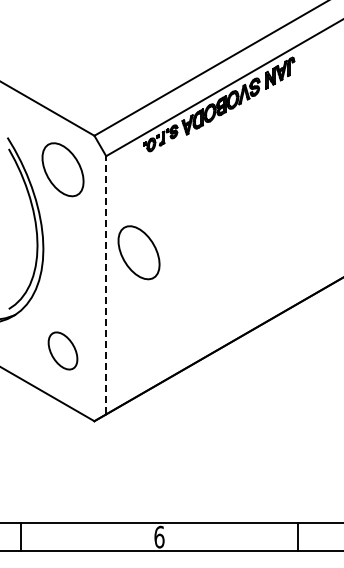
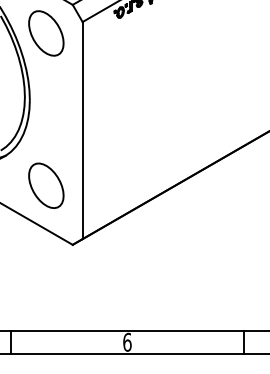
part: (138, 252) -> (109, 103), removed
line: (106, 284) -> (82, 129), dashed -> solid
part: (62, 350) -> (45, 185), size x1.43

